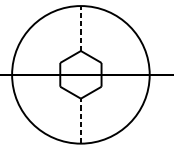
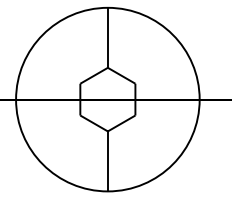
line: (80, 28) -> (107, 37), dashed -> solid
line: (80, 121) -> (107, 161), dashed -> solid

